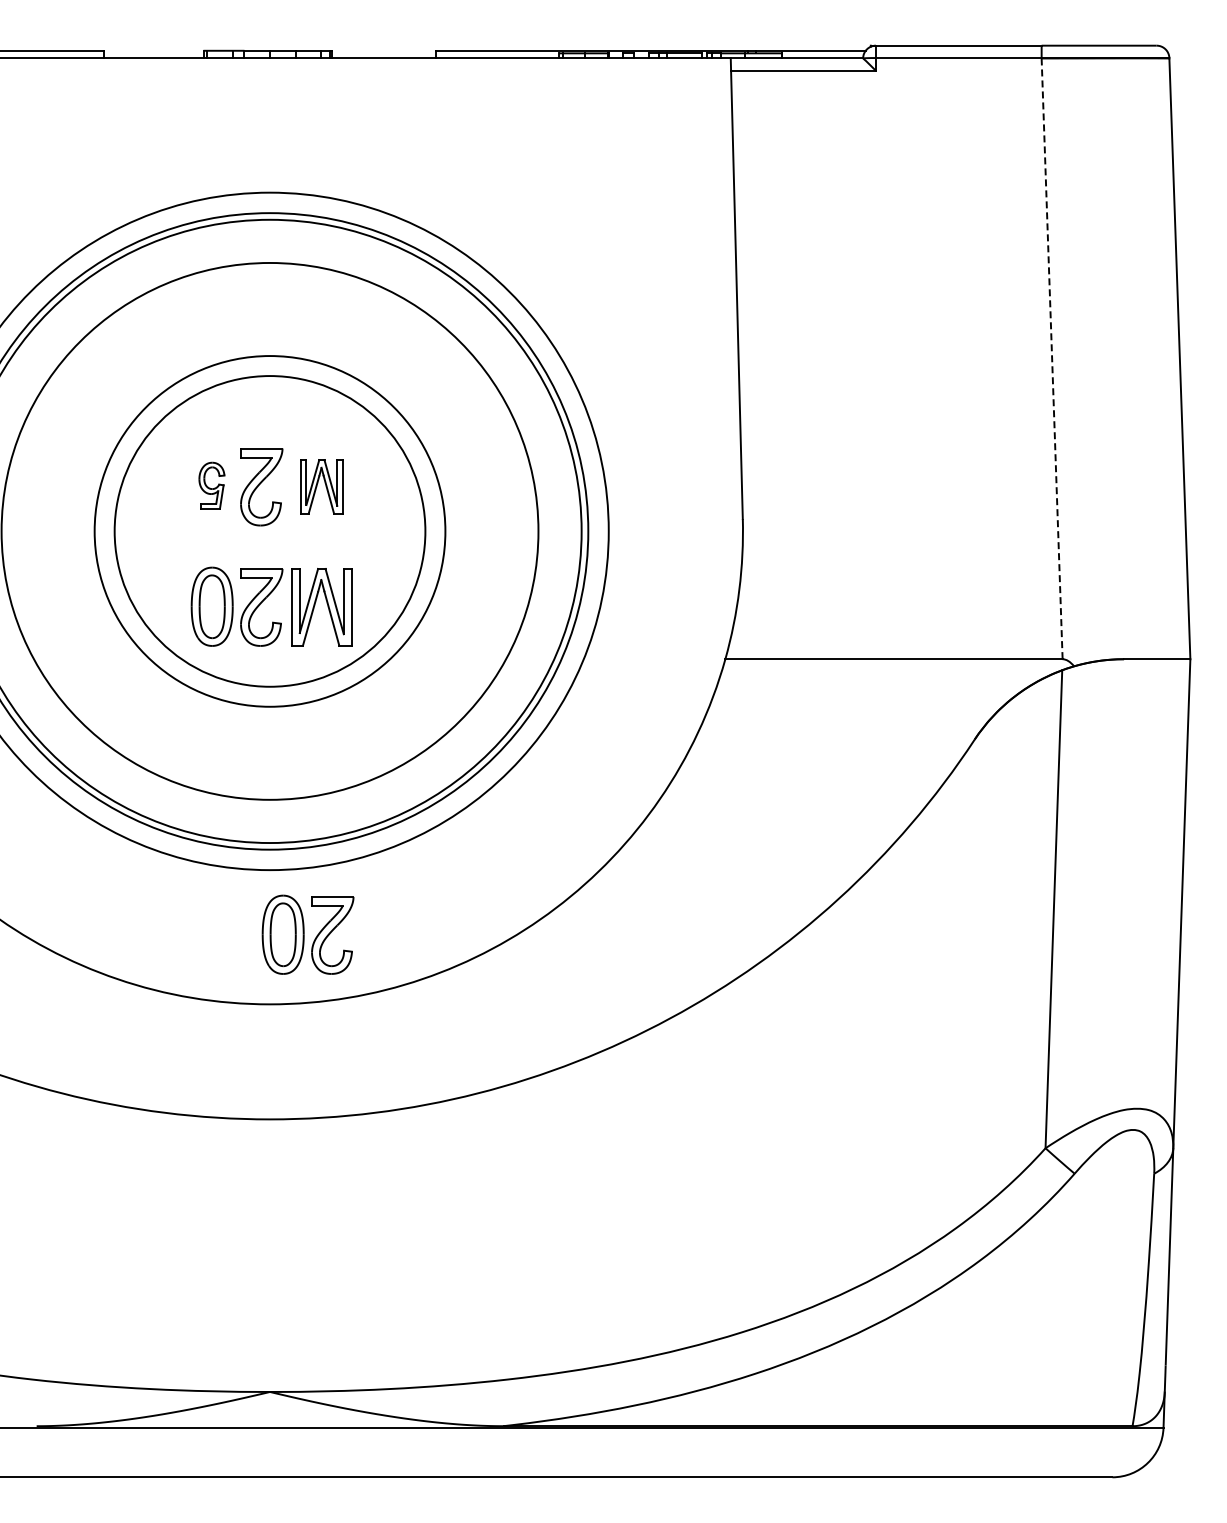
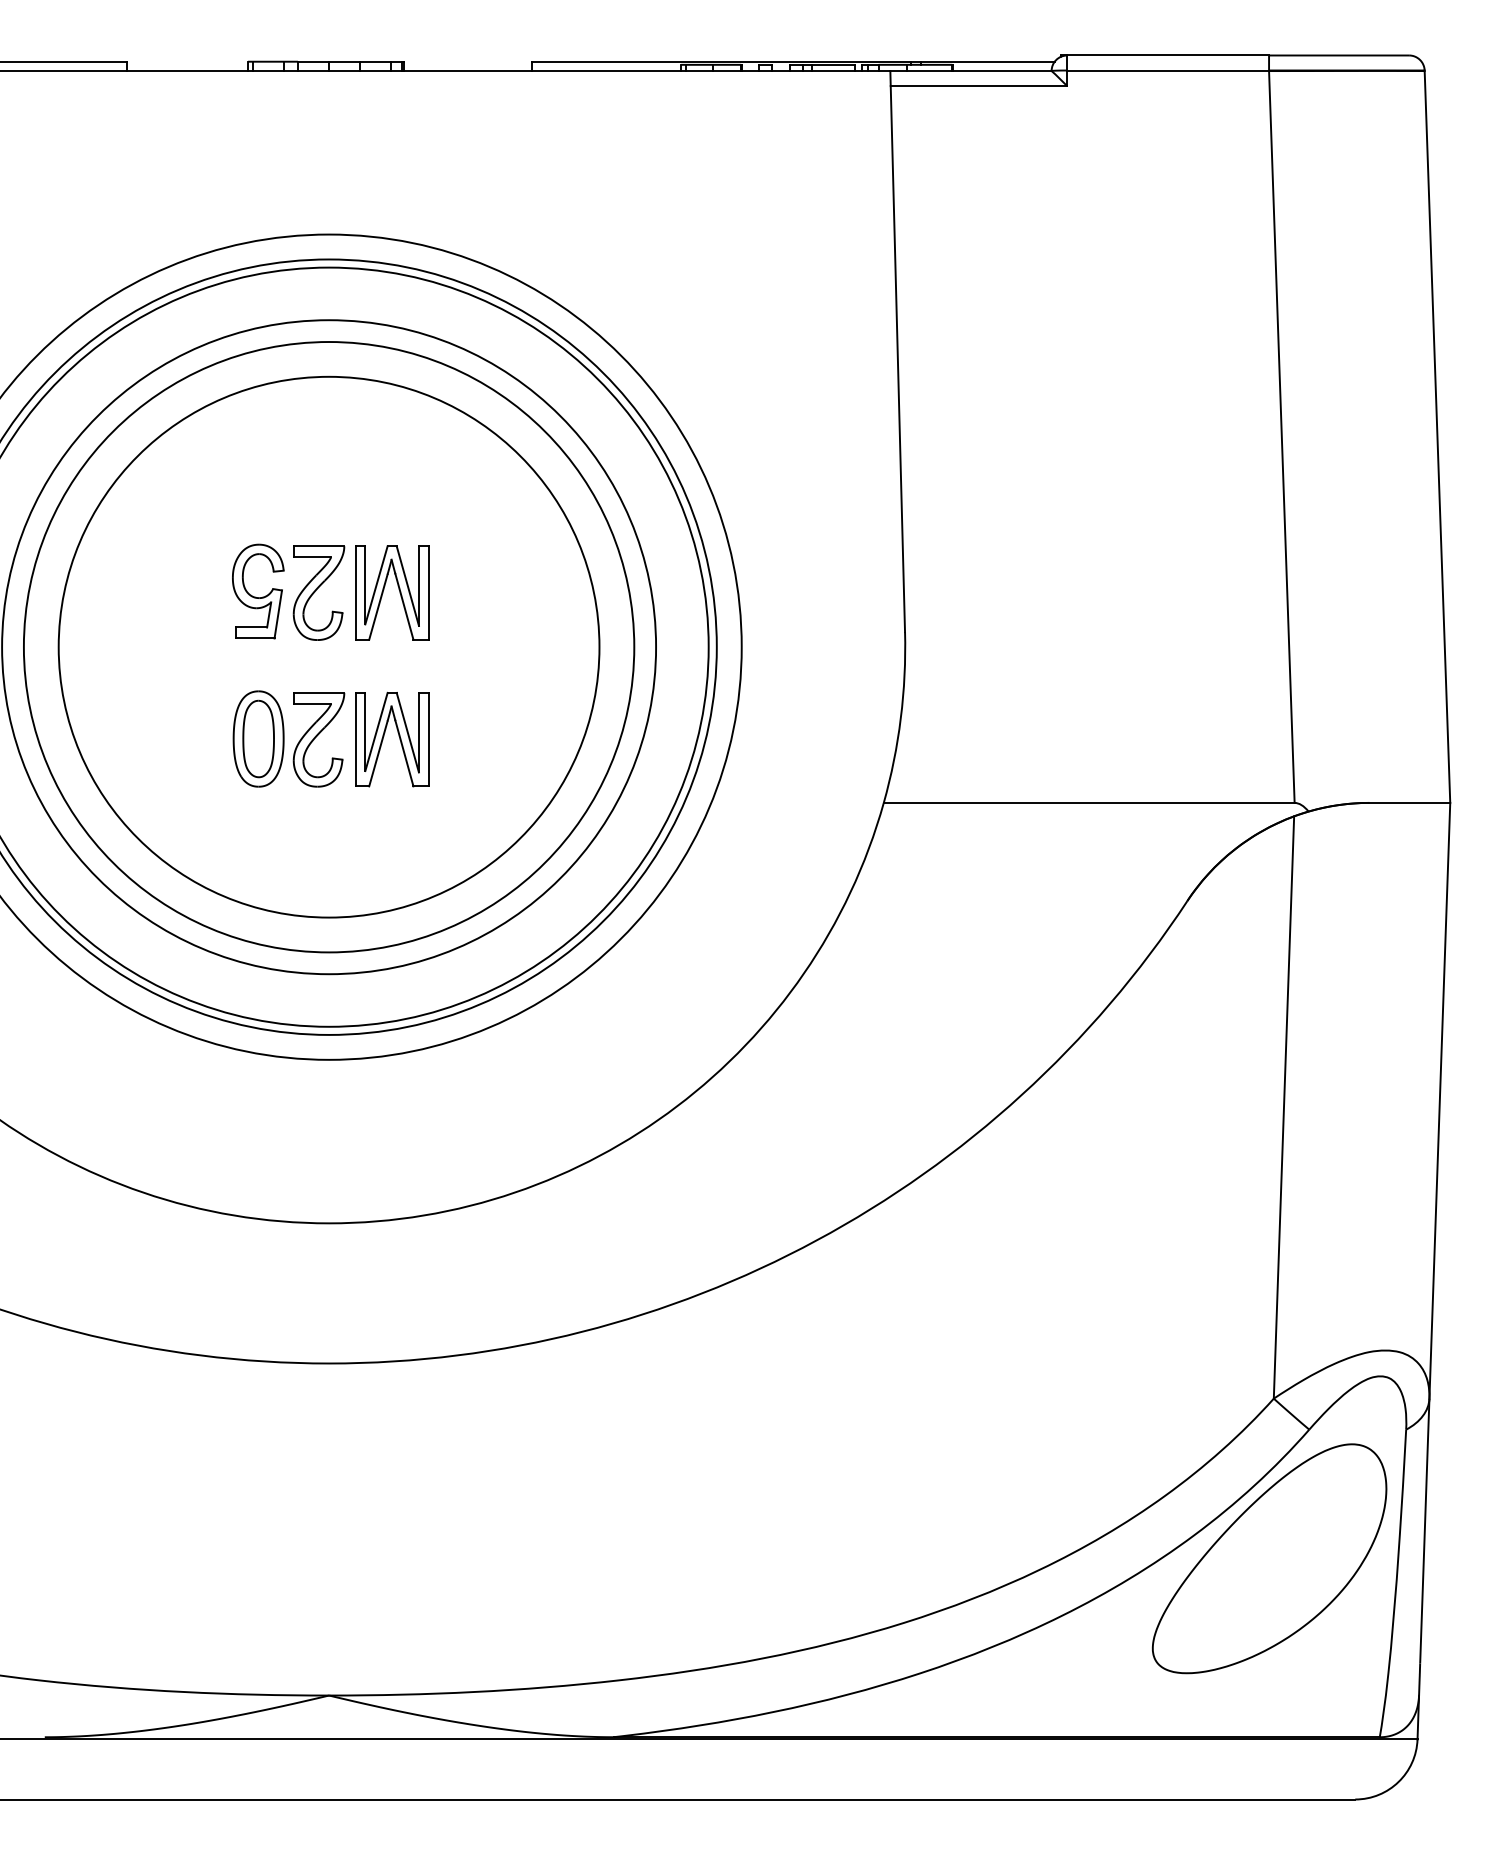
line: (1052, 358) -> (1282, 436), dashed -> solid
part: (211, 485) -> (257, 591), size x1.67
part: (321, 486) -> (391, 592), size x1.43
circle: (269, 530) -> (328, 646), size x1.43
circle: (269, 531) -> (328, 647), size x1.43
part: (307, 934) -> (374, 1138), removed
part: (1041, 1279) -> (1268, 1558), added

